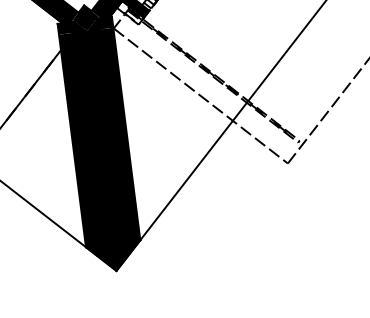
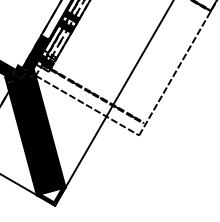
fill: (112, 251) -> (51, 195), removed

